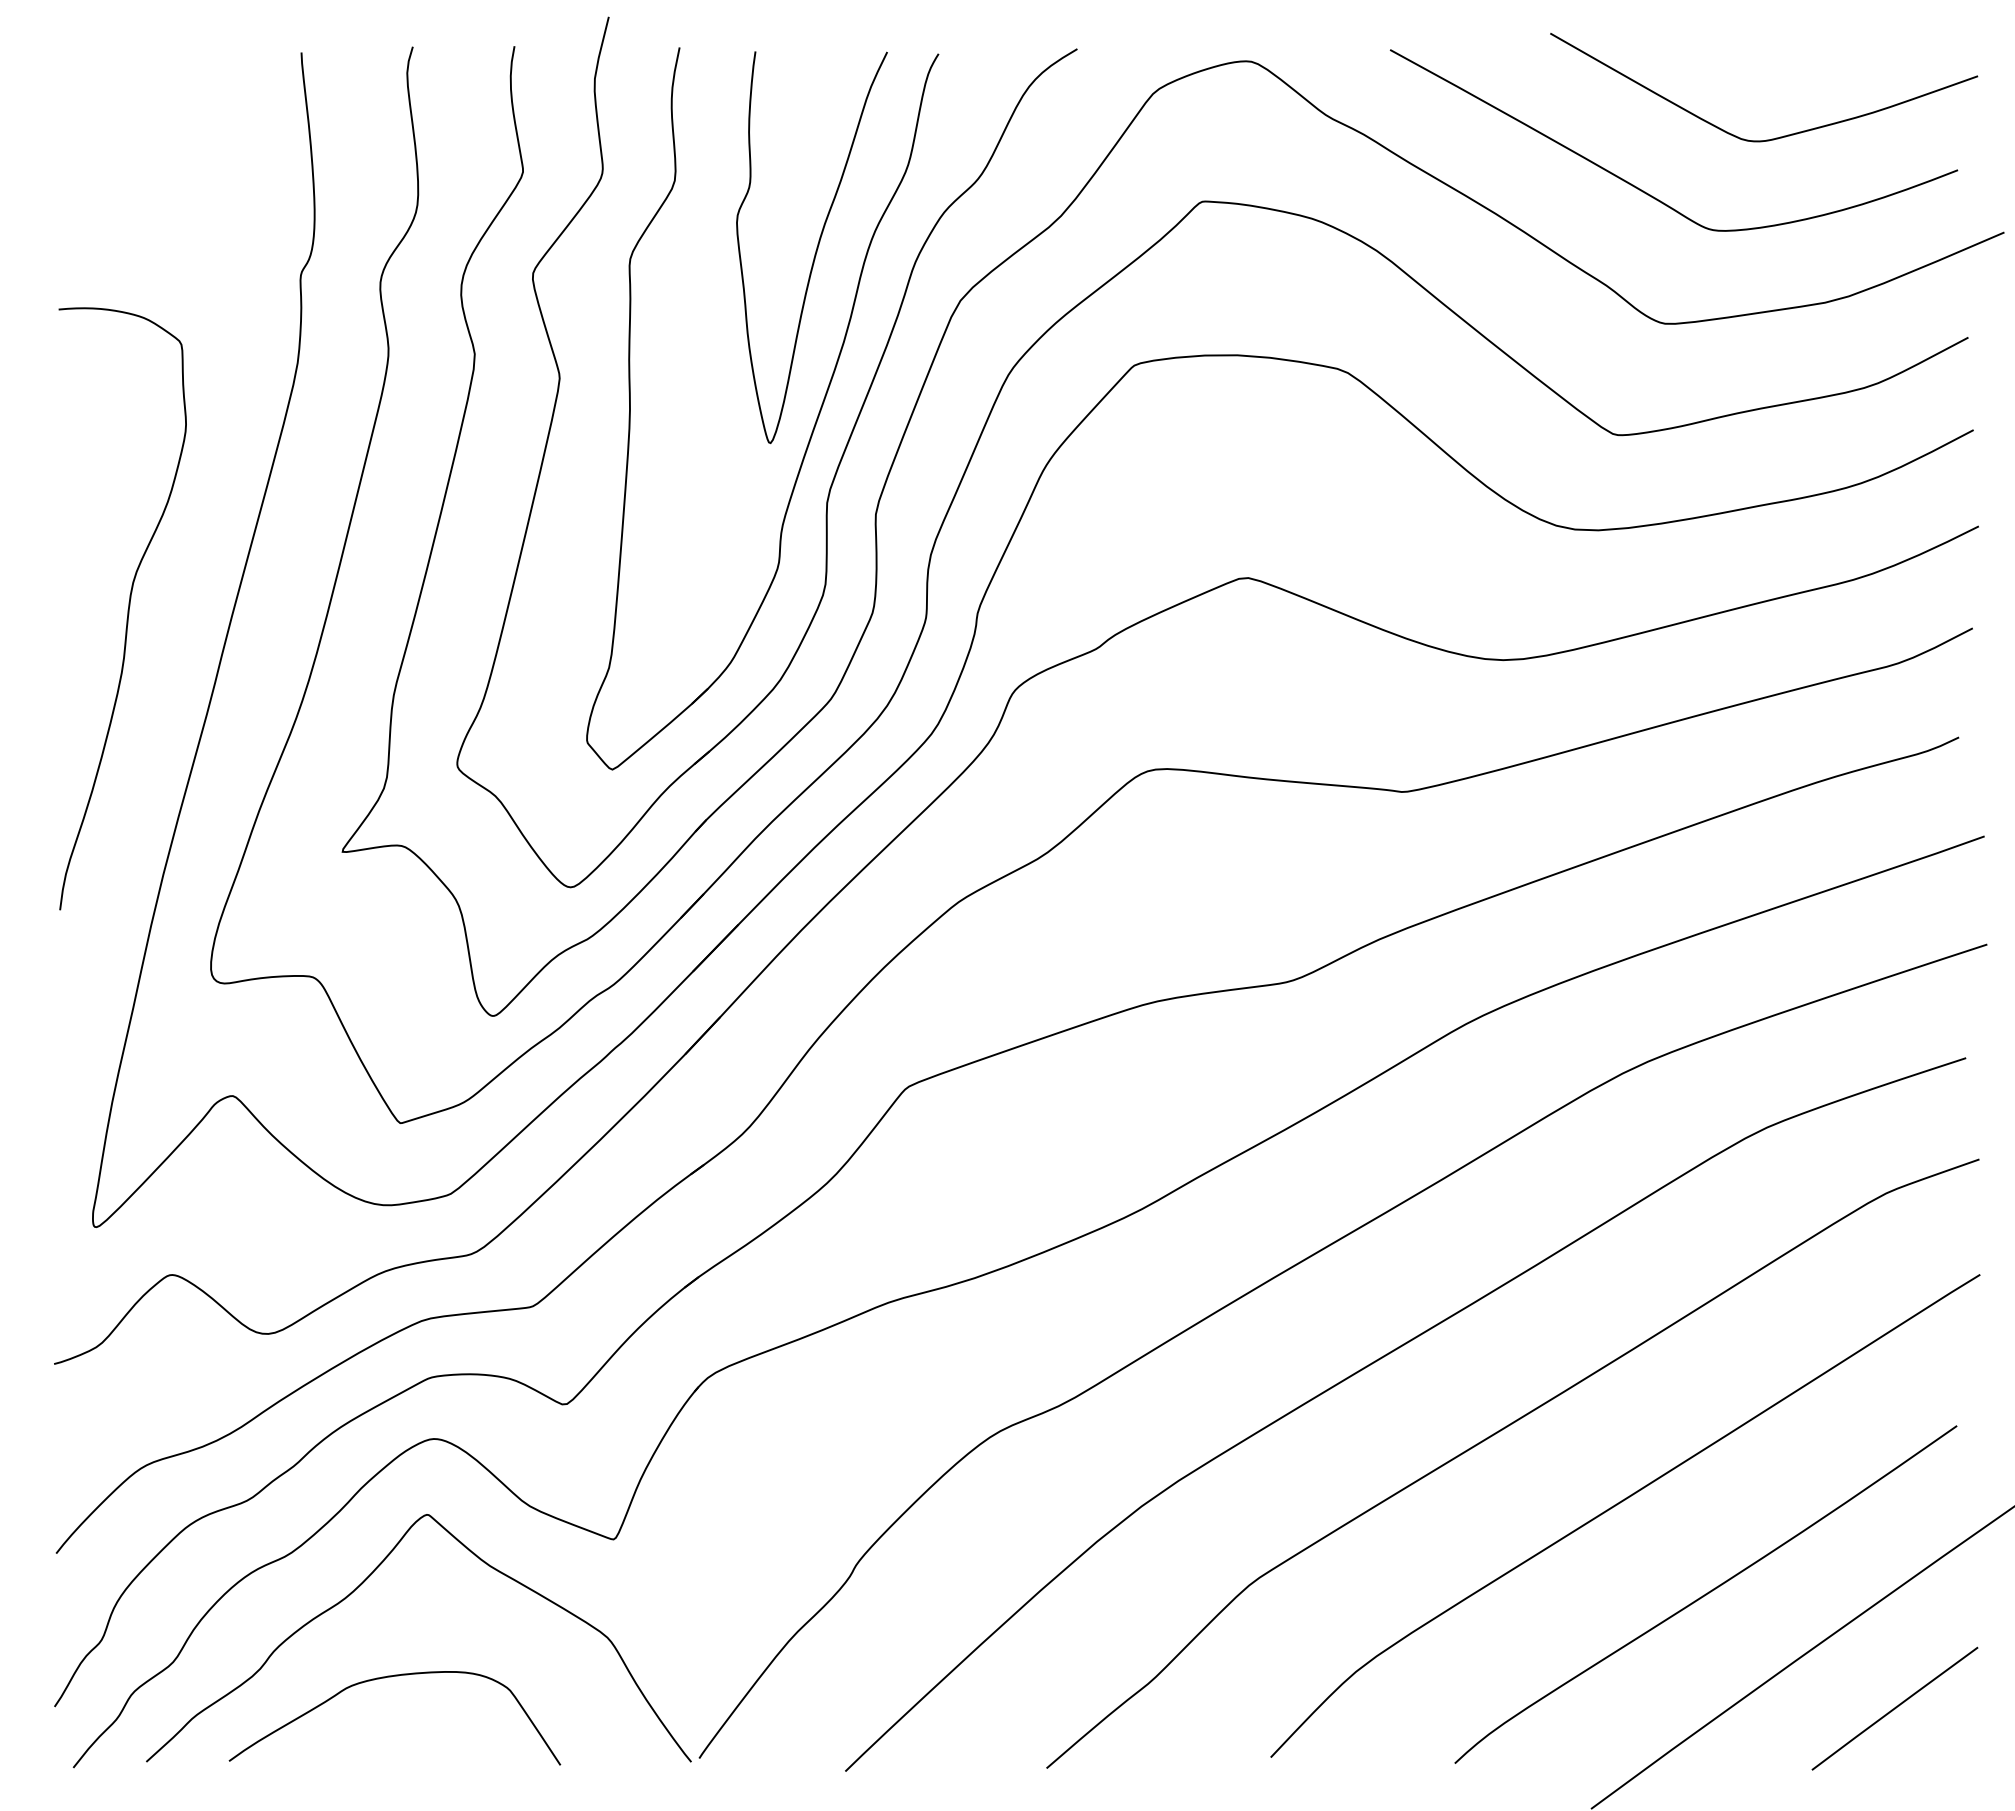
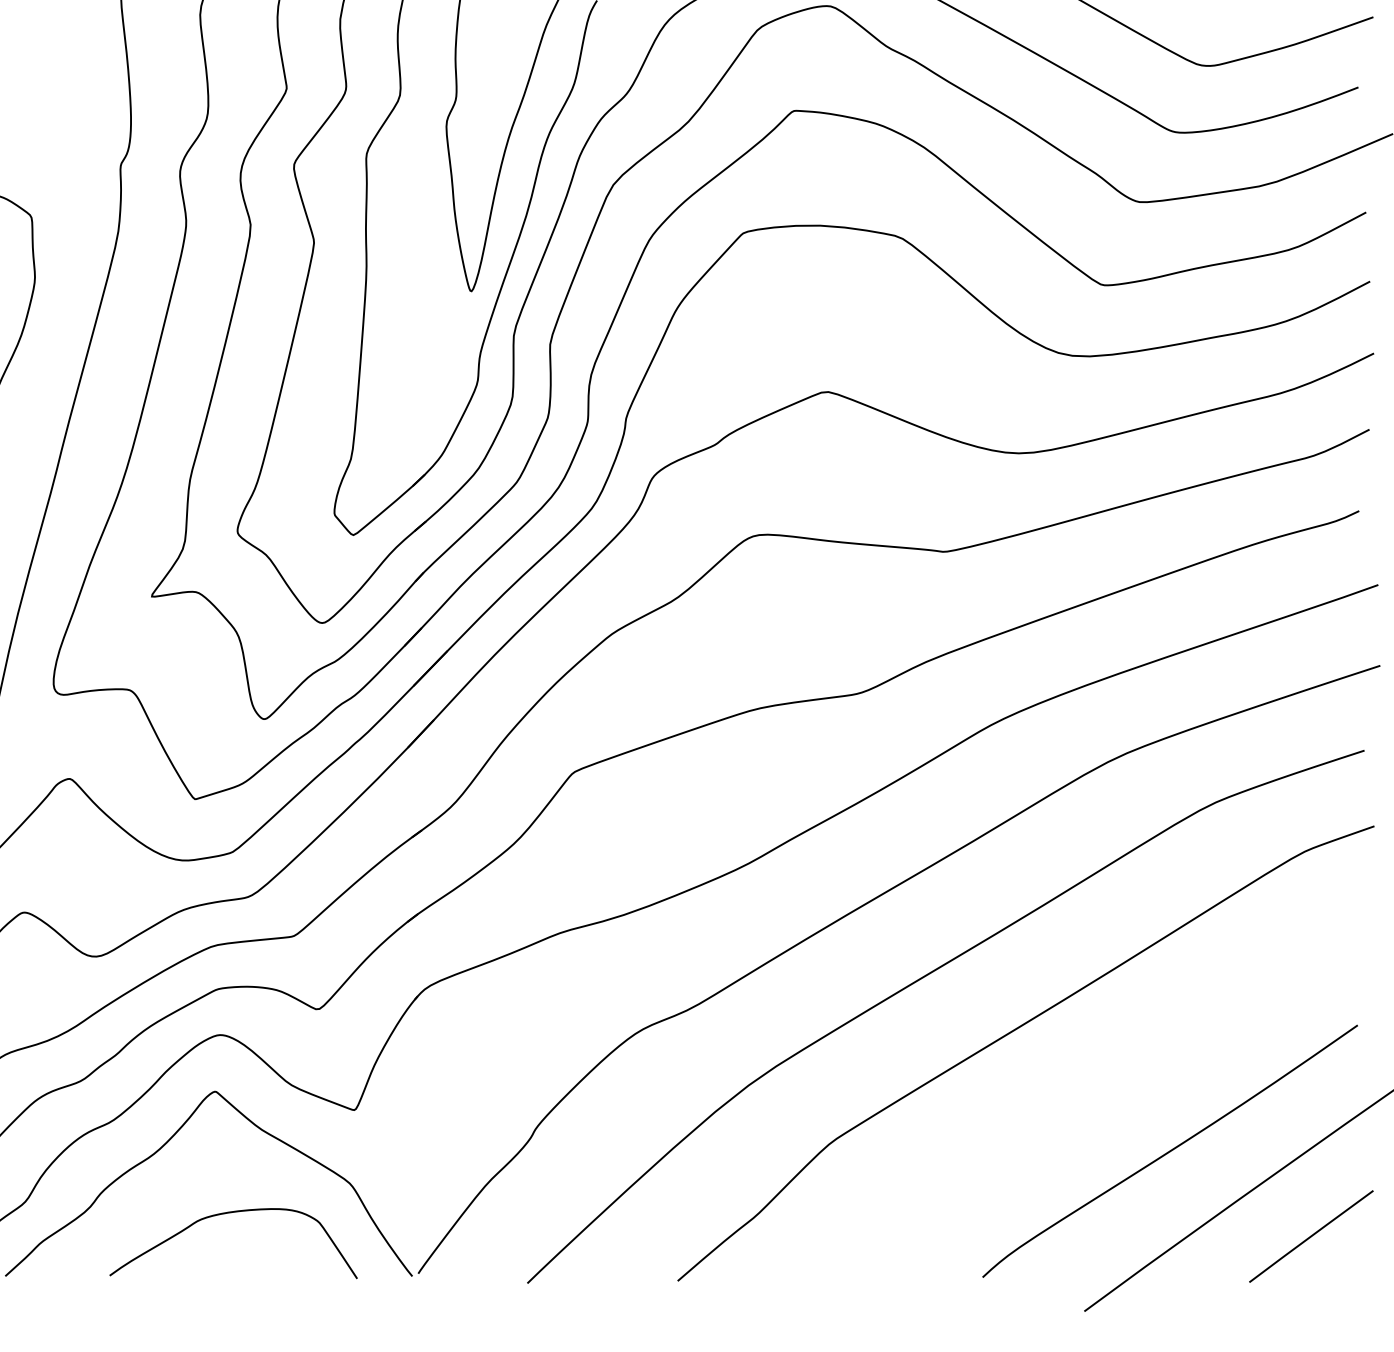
curve: (1617, 1505) -> (1104, 1084), removed
curve: (385, 1678) -> (226, 1213), moved

